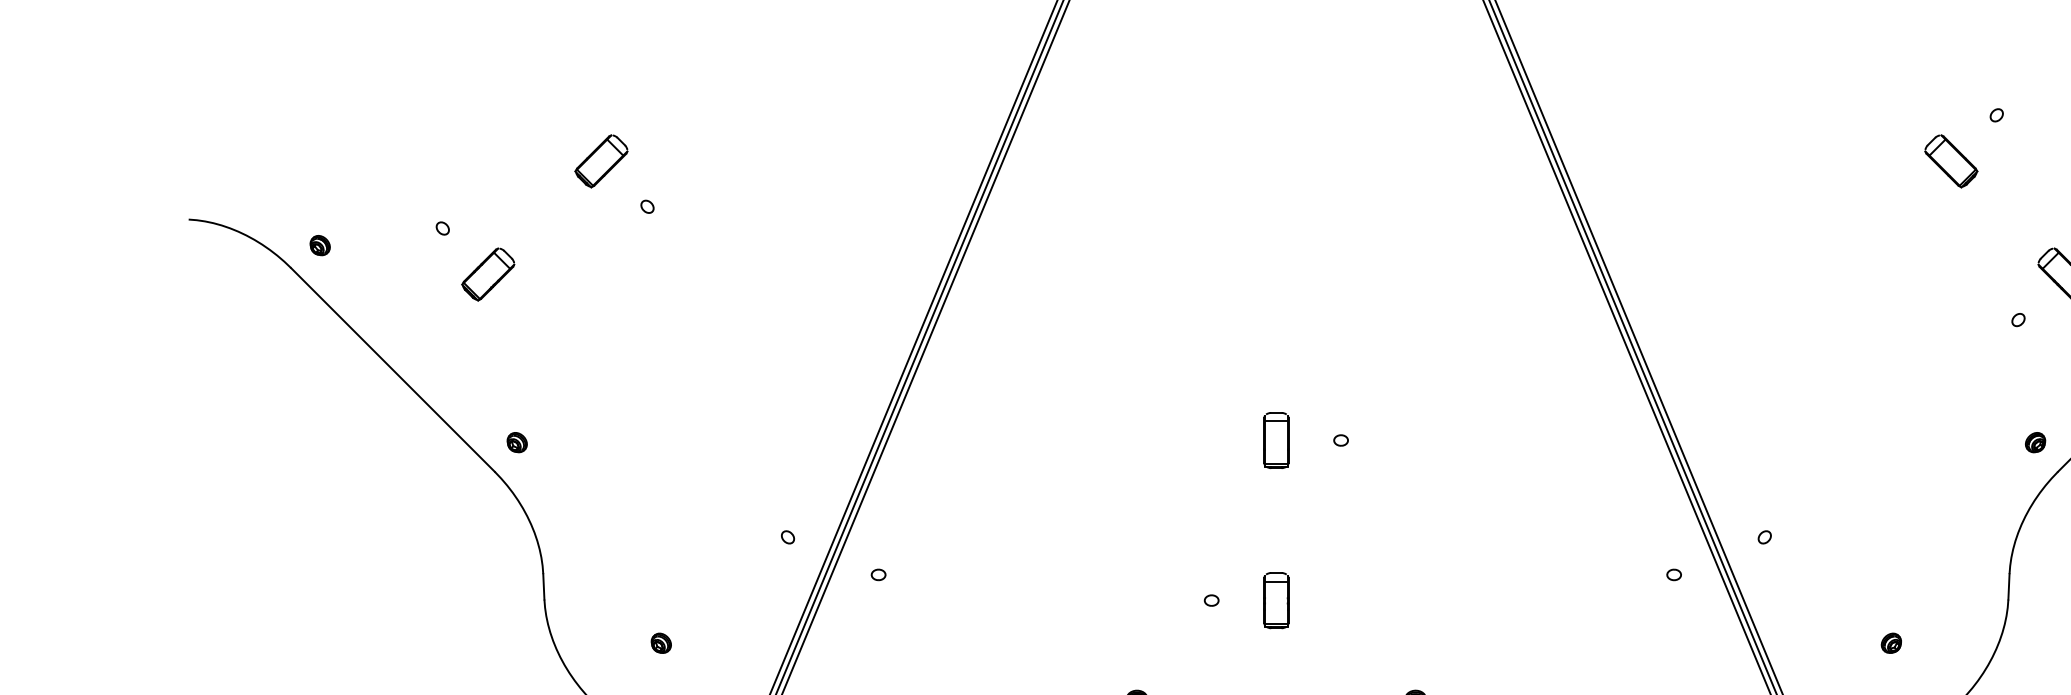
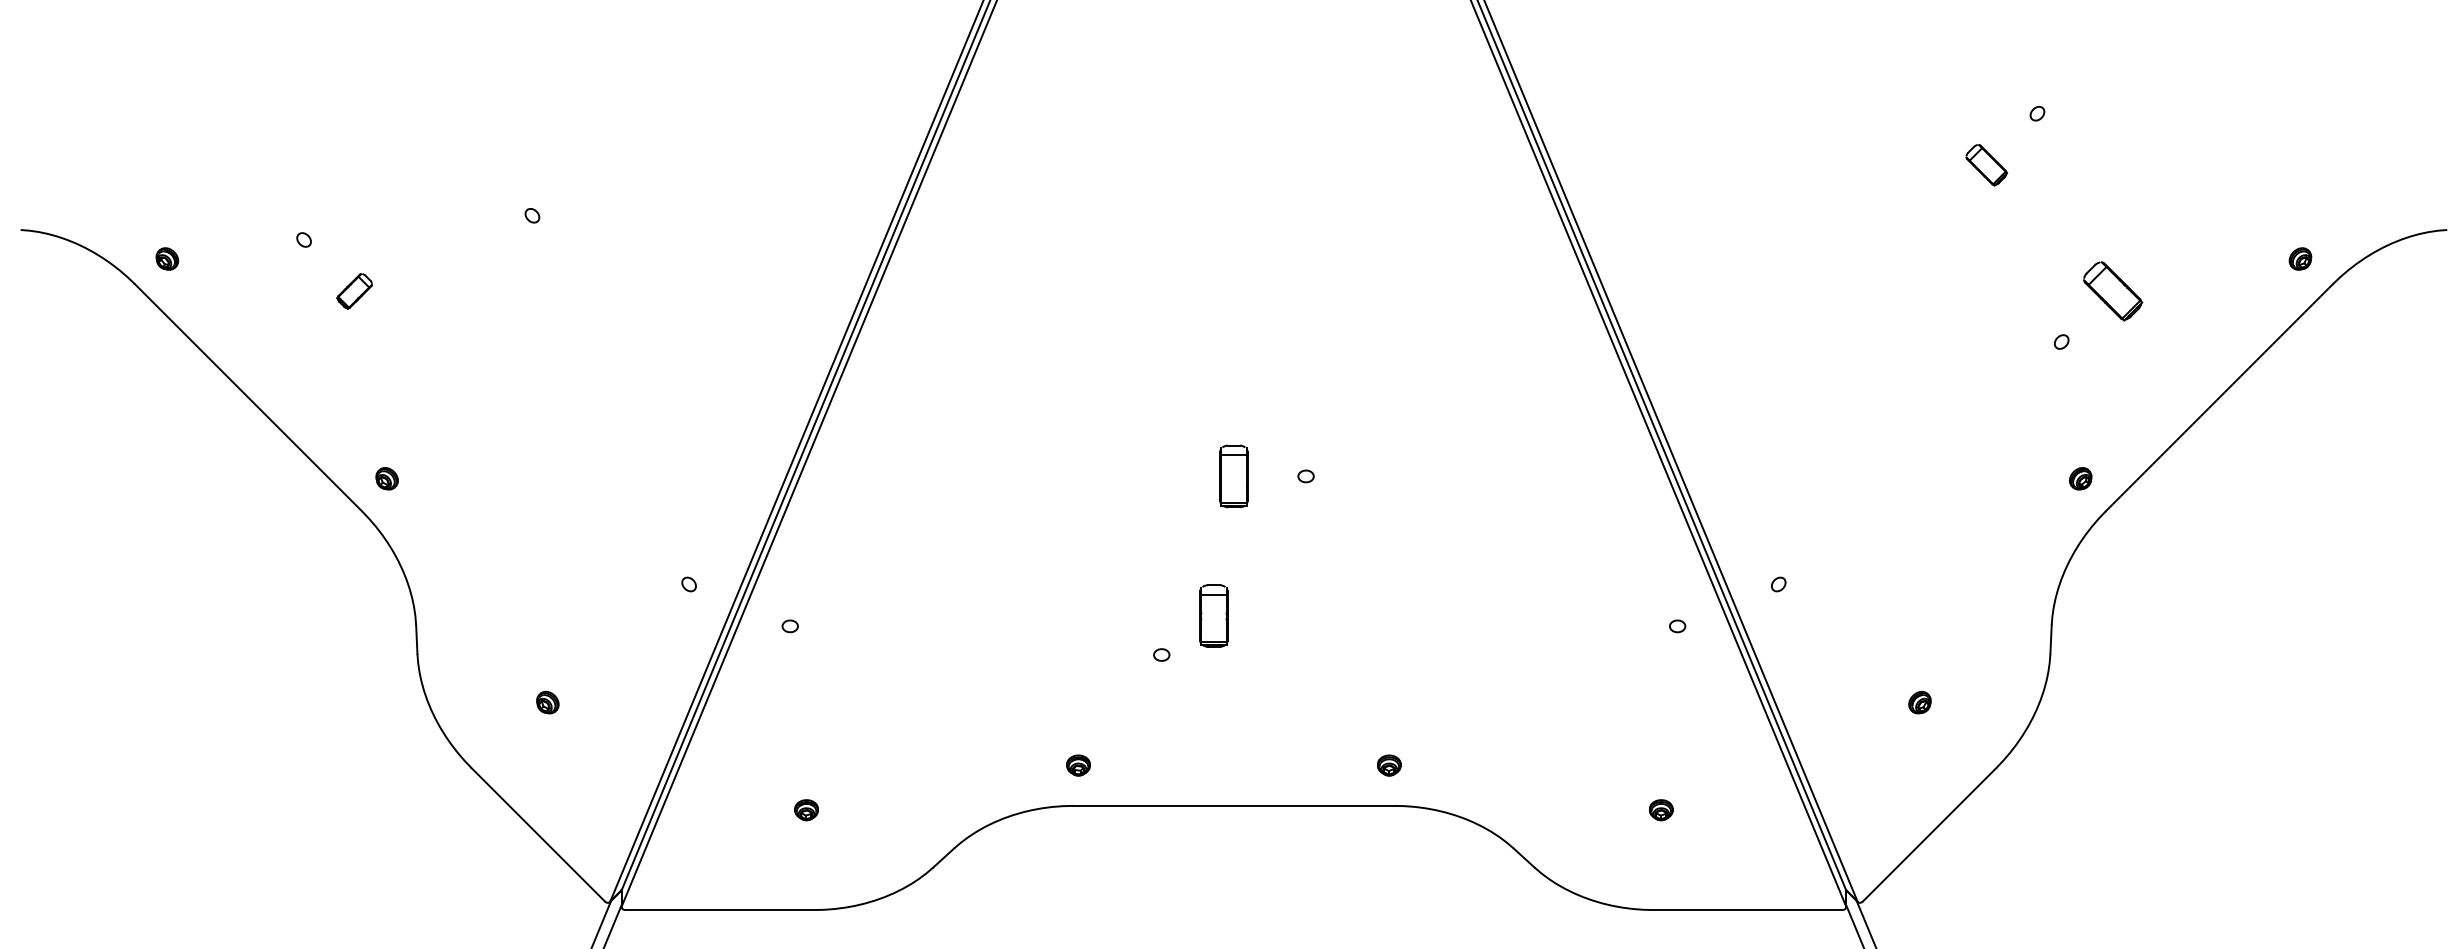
part: (600, 161) -> (480, 165), removed
part: (1951, 161) -> (1986, 165), size x0.7
part: (487, 274) -> (354, 291), size x0.6
part: (1276, 600) -> (1213, 615), moved

